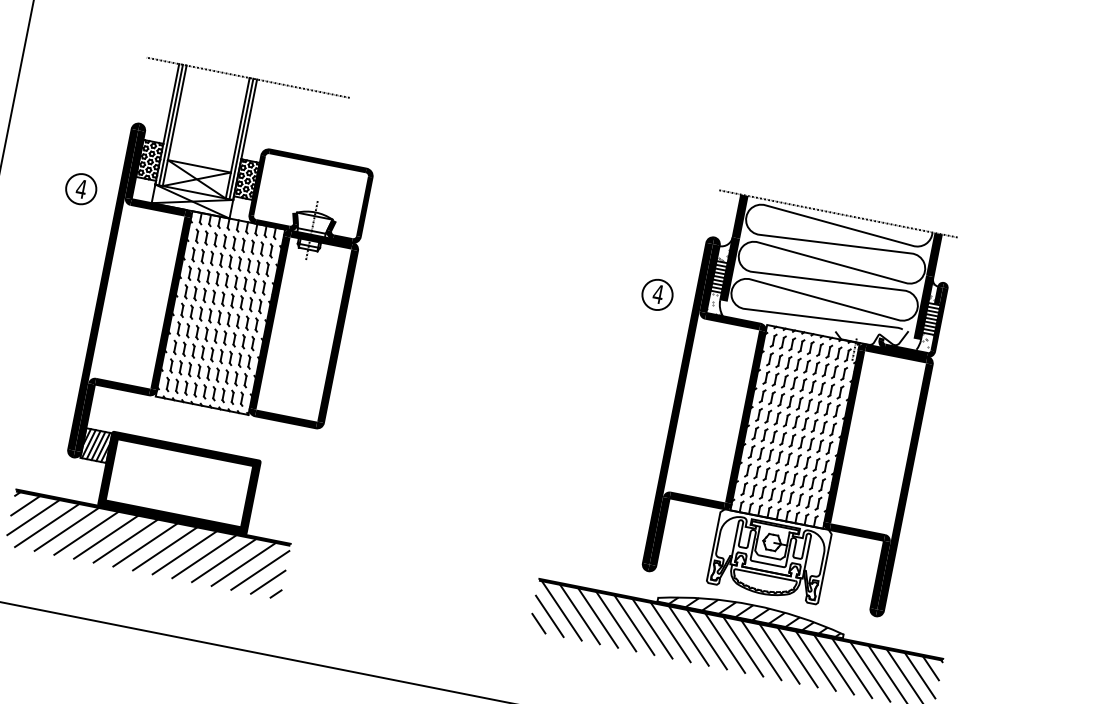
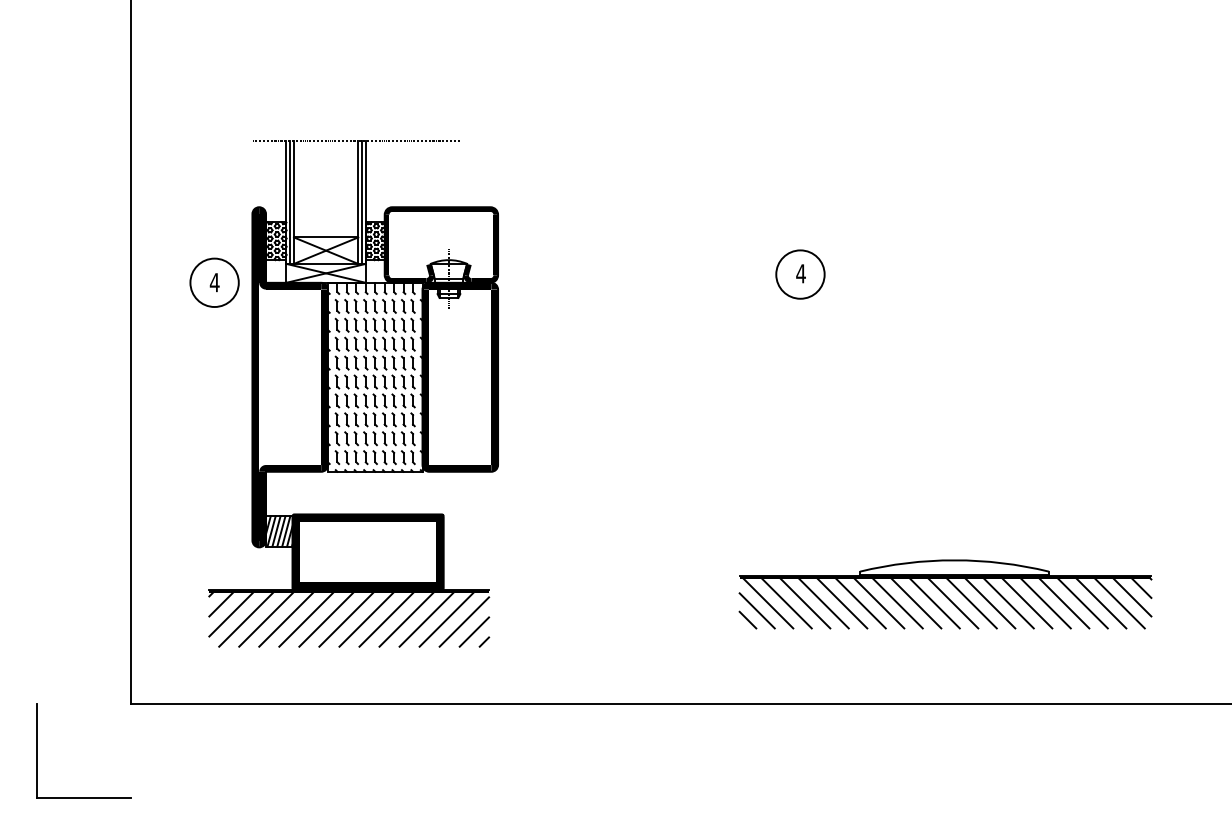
circle: (81, 188) -> (214, 282), size x1.6
circle: (657, 294) -> (800, 274), size x1.6
part: (799, 403) -> (960, 353), removed
hatch: (755, 612) -> (958, 567), removed

